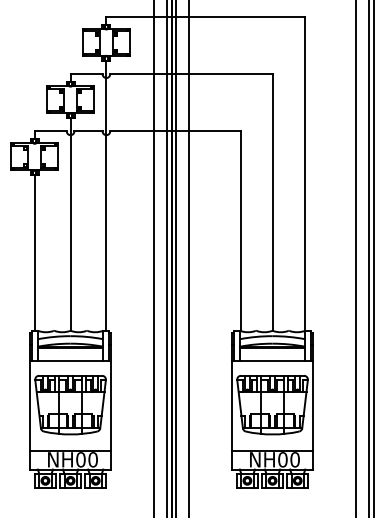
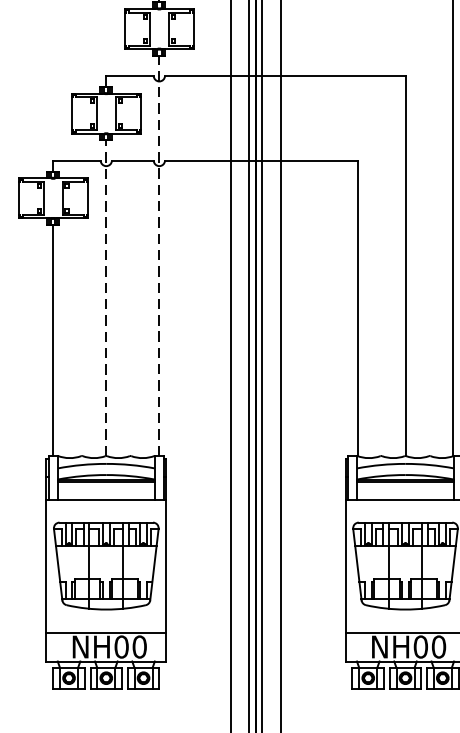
line: (106, 195) -> (159, 255), solid -> dashed
line: (70, 224) -> (106, 298), solid -> dashed

